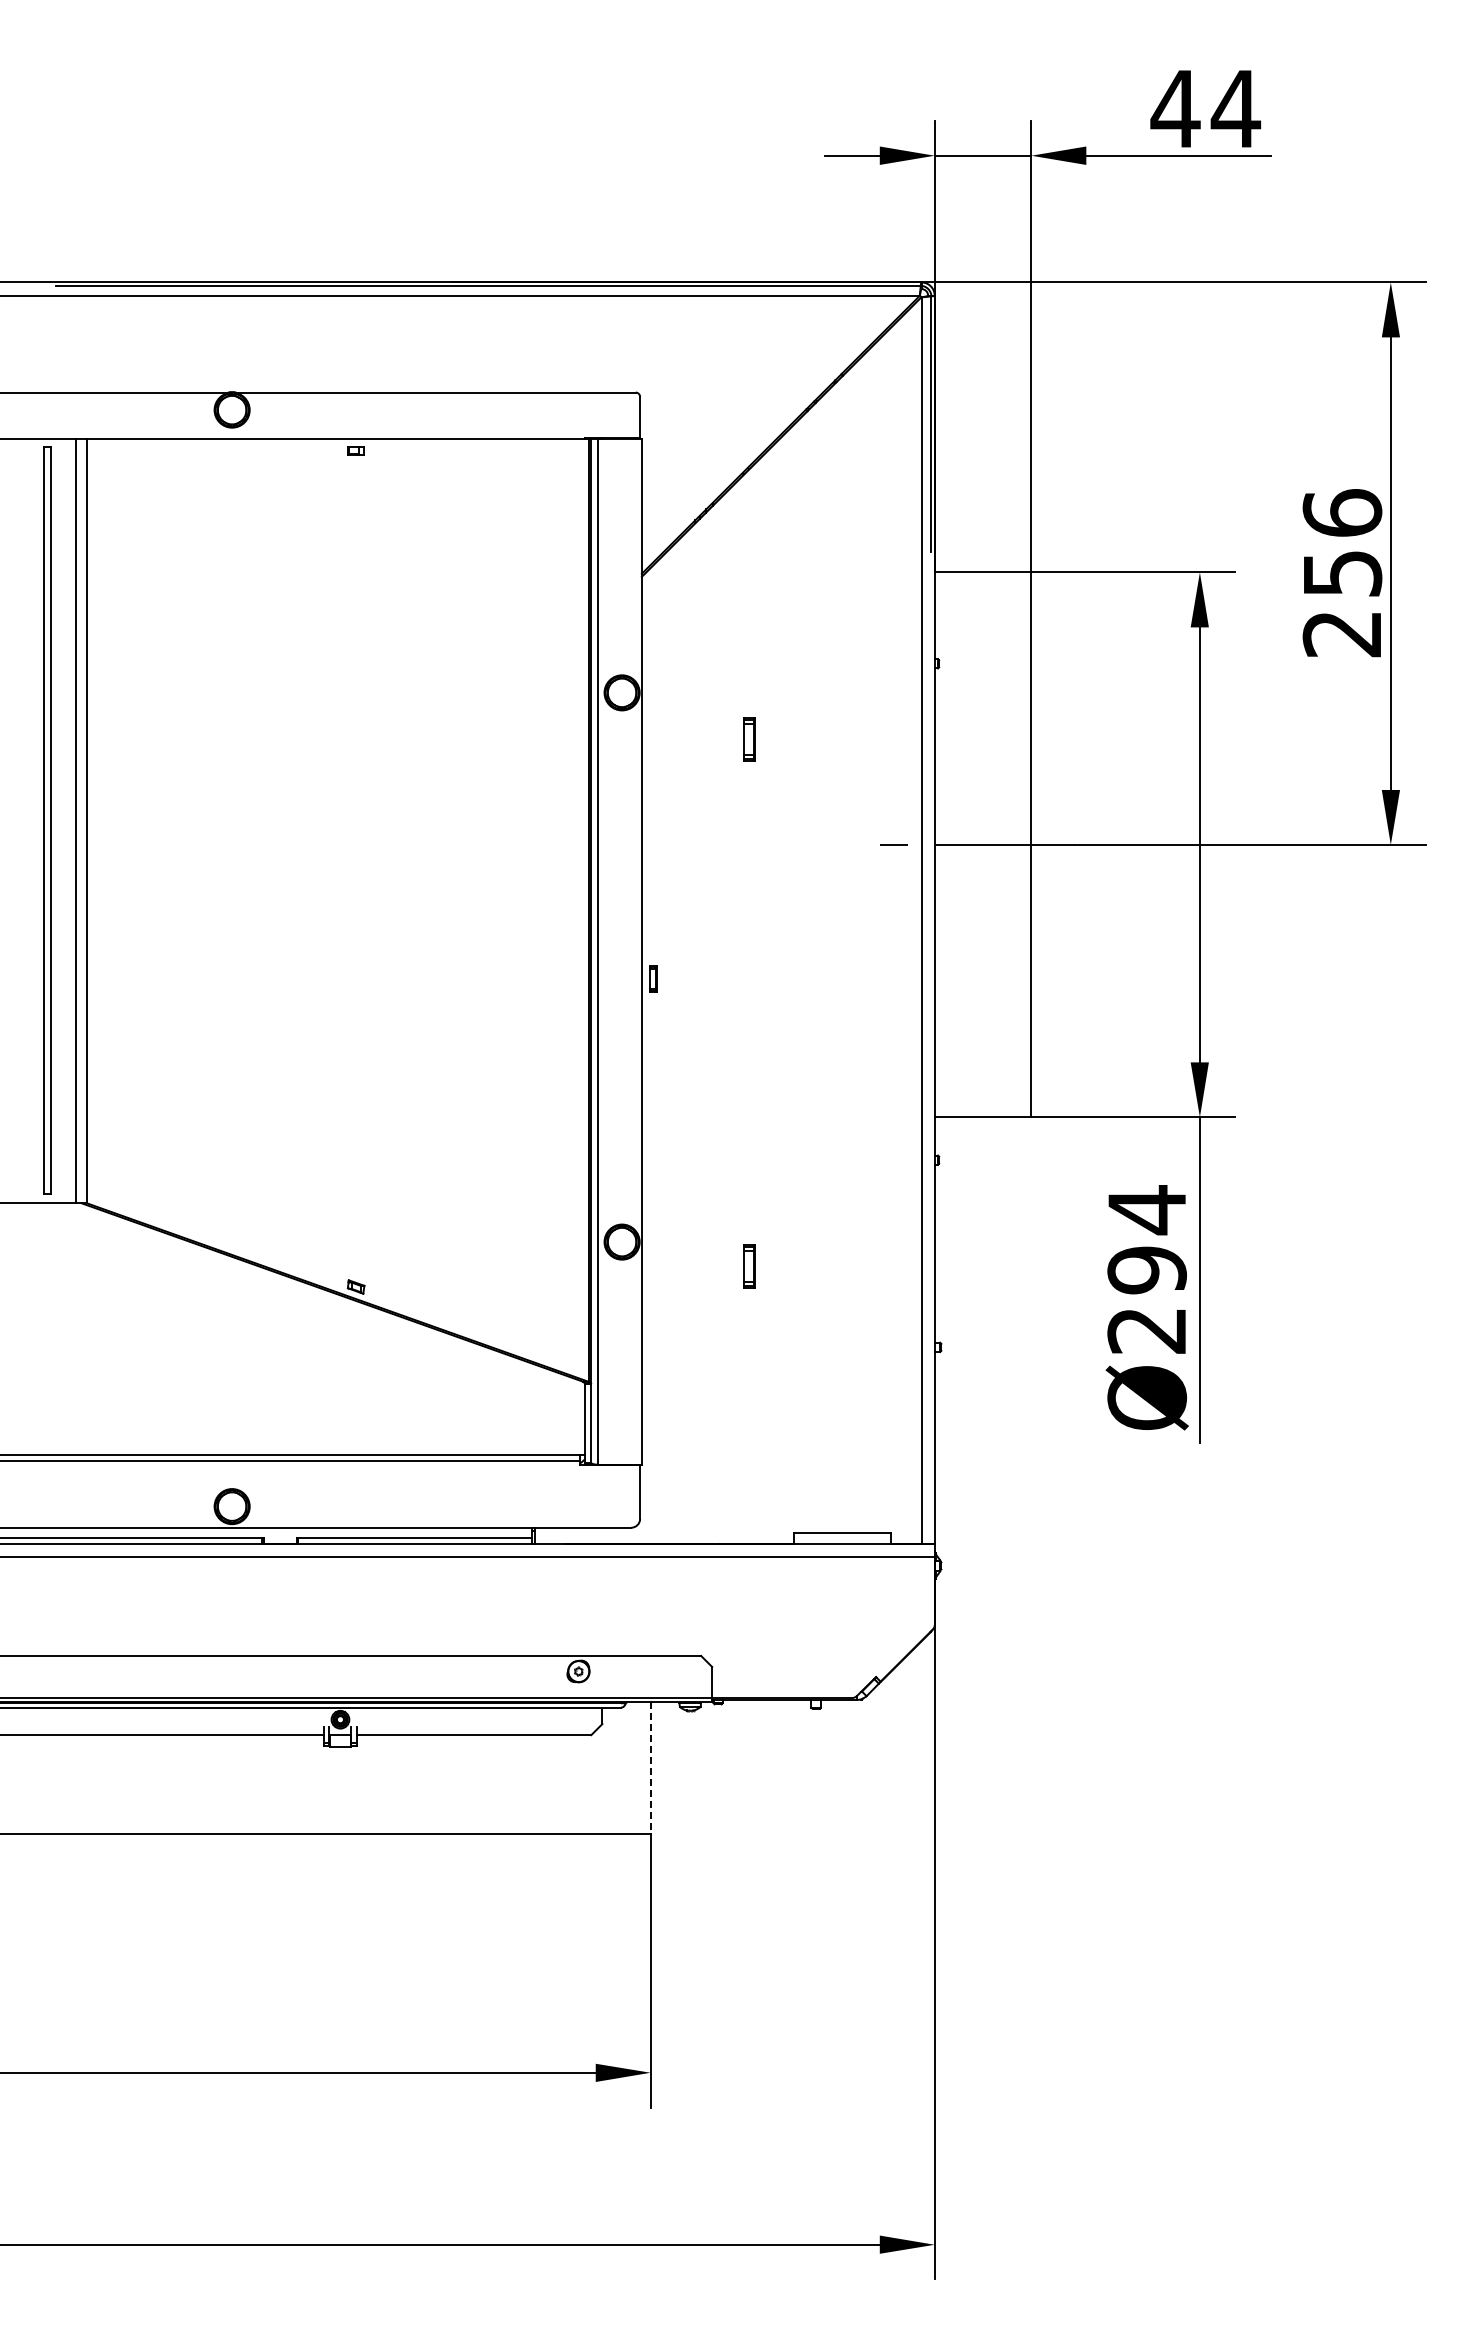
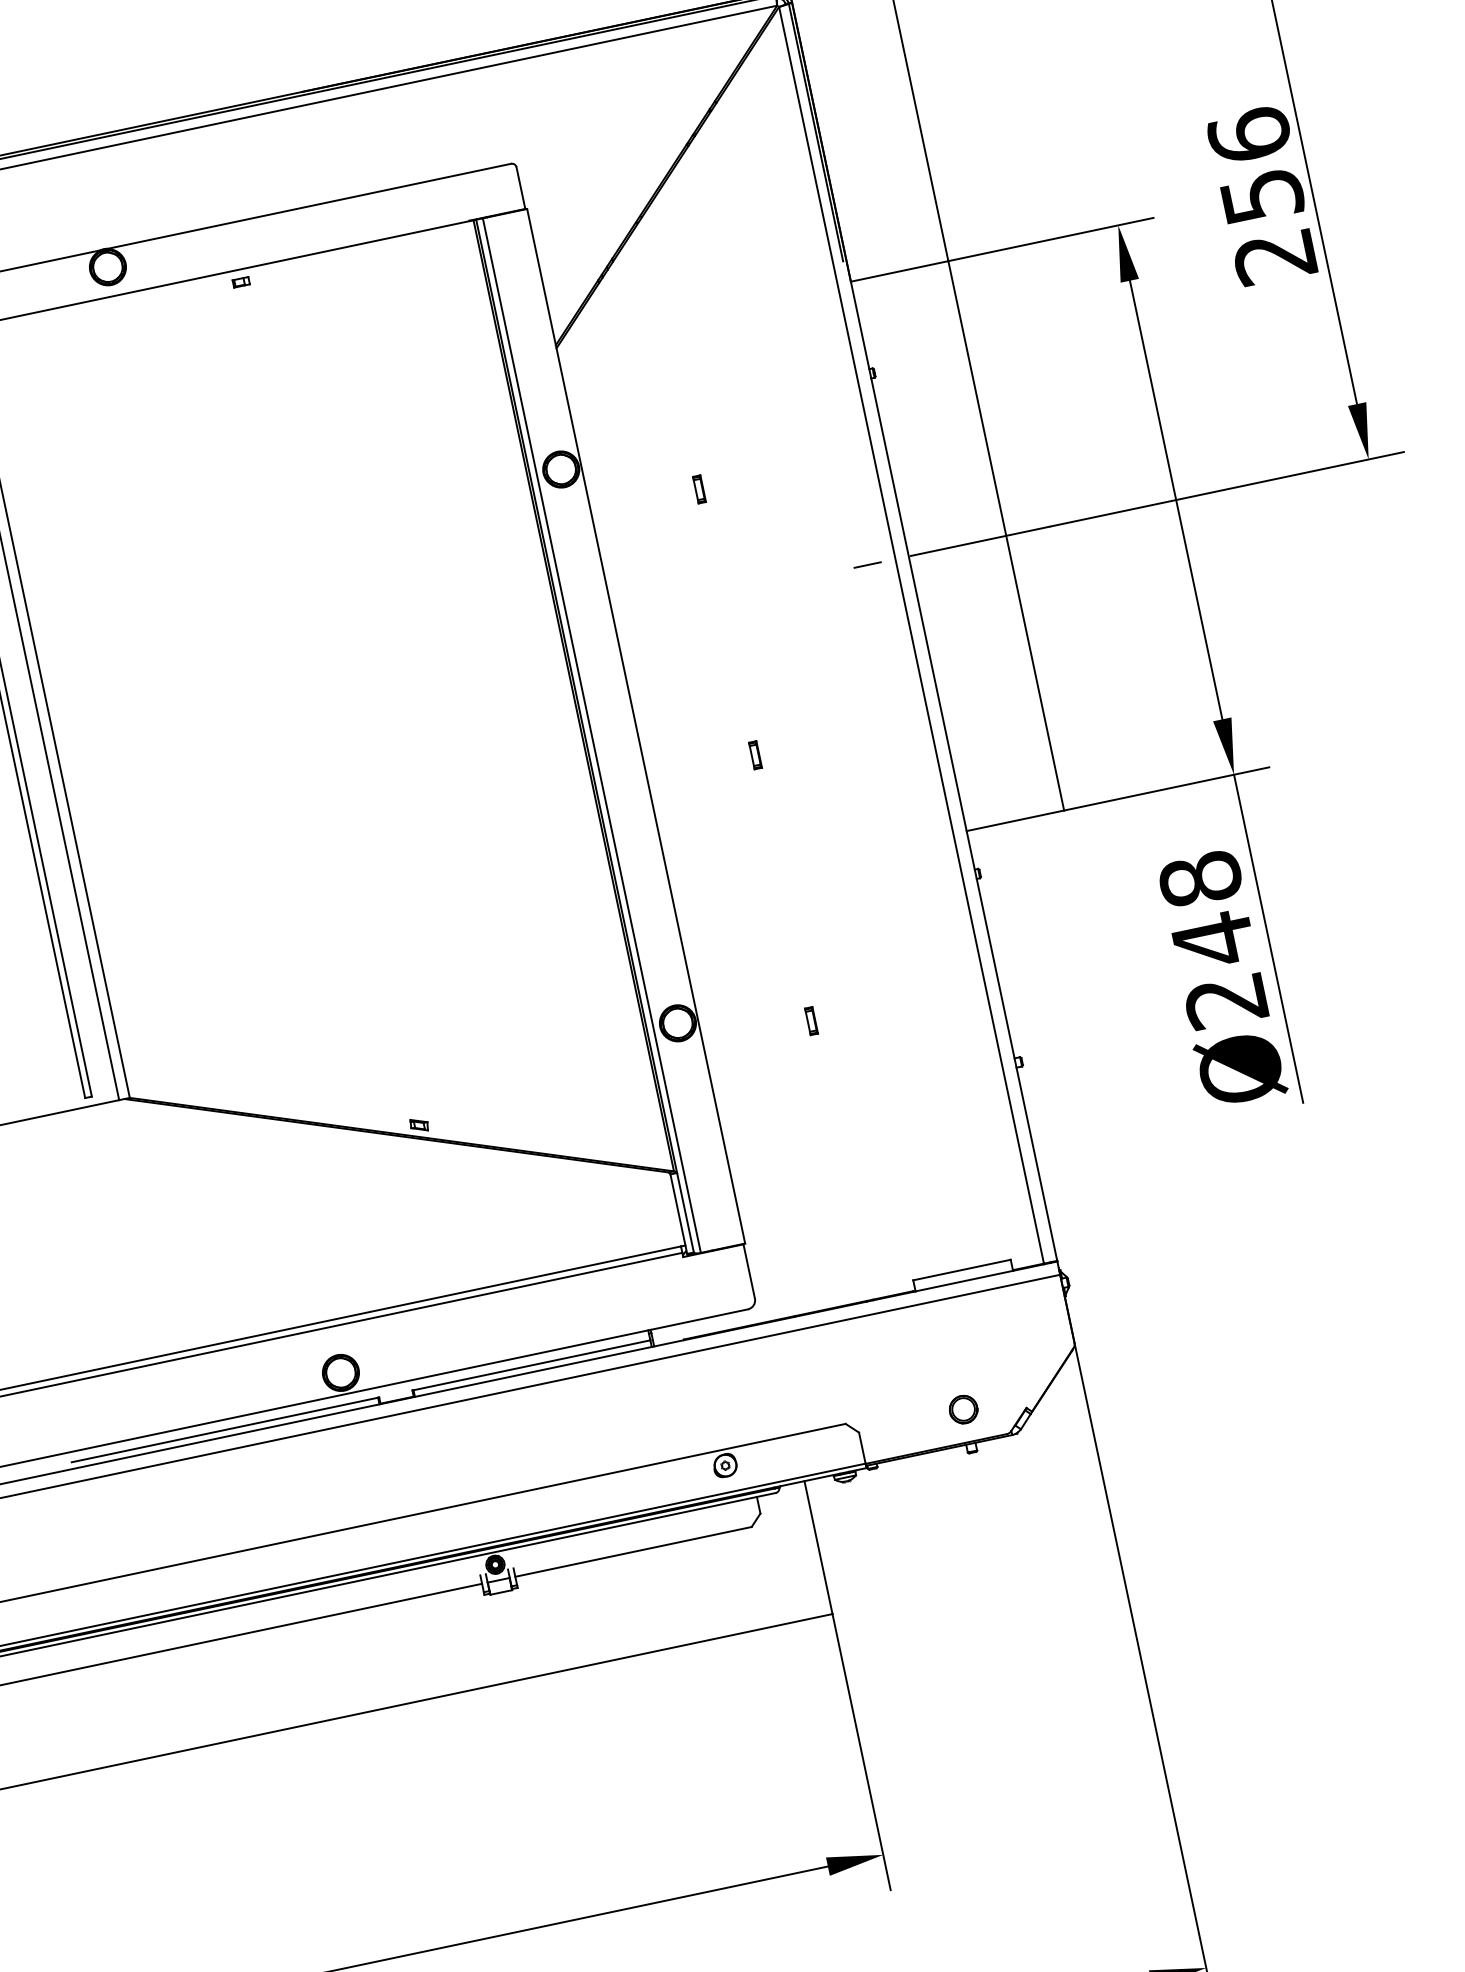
part: (749, 739) -> (699, 489), size x0.62
part: (653, 978) -> (755, 754), moved
text: (1147, 1240) -> (1207, 910), Ø294 -> Ø248
part: (749, 1266) -> (811, 1020), size x0.62
part: (815, 1665) -> (962, 1409), added
line: (650, 1768) -> (818, 1548), dashed -> solid

